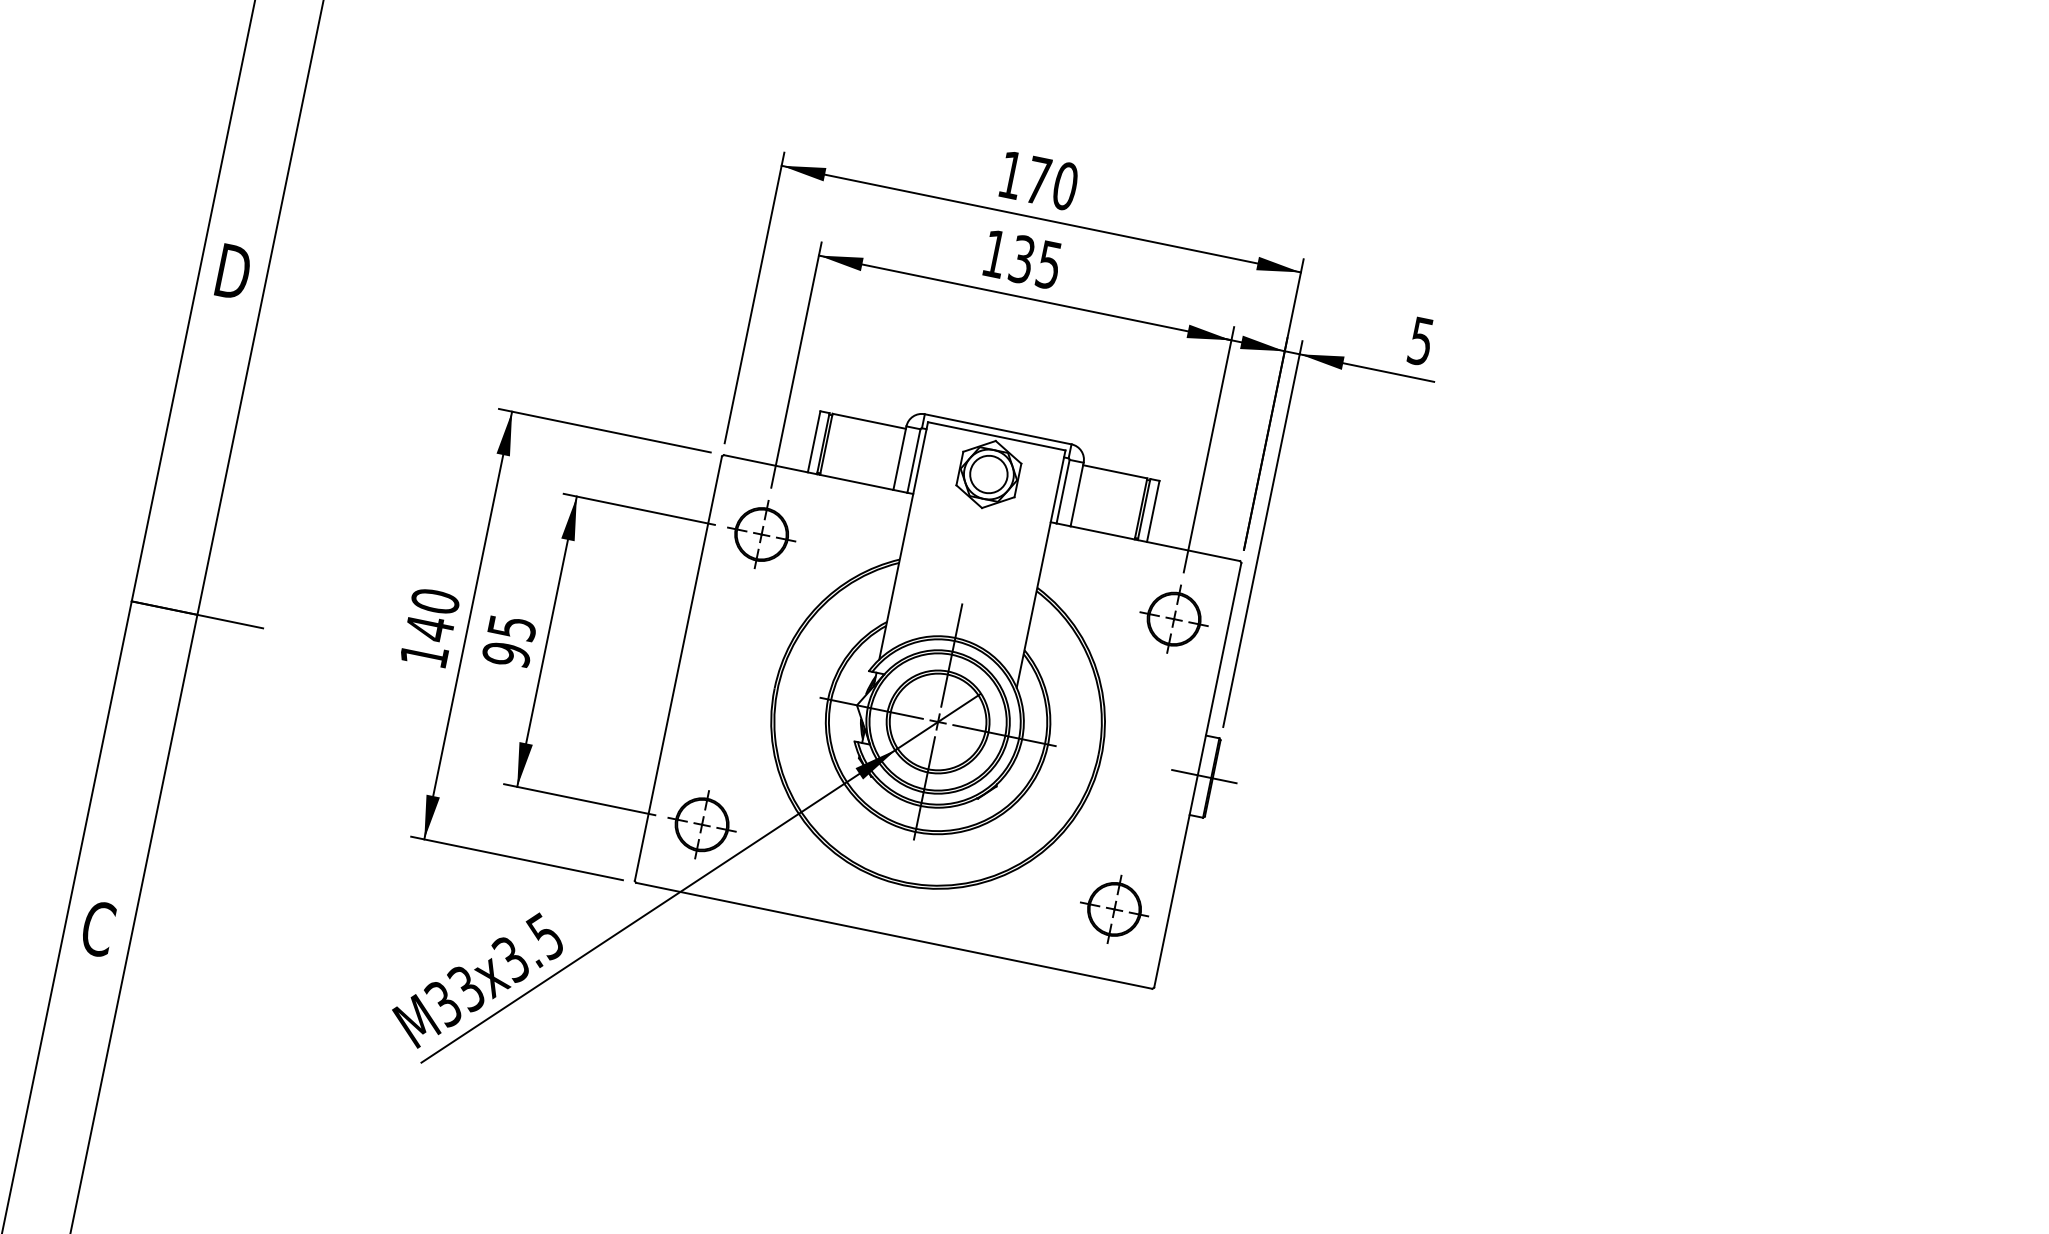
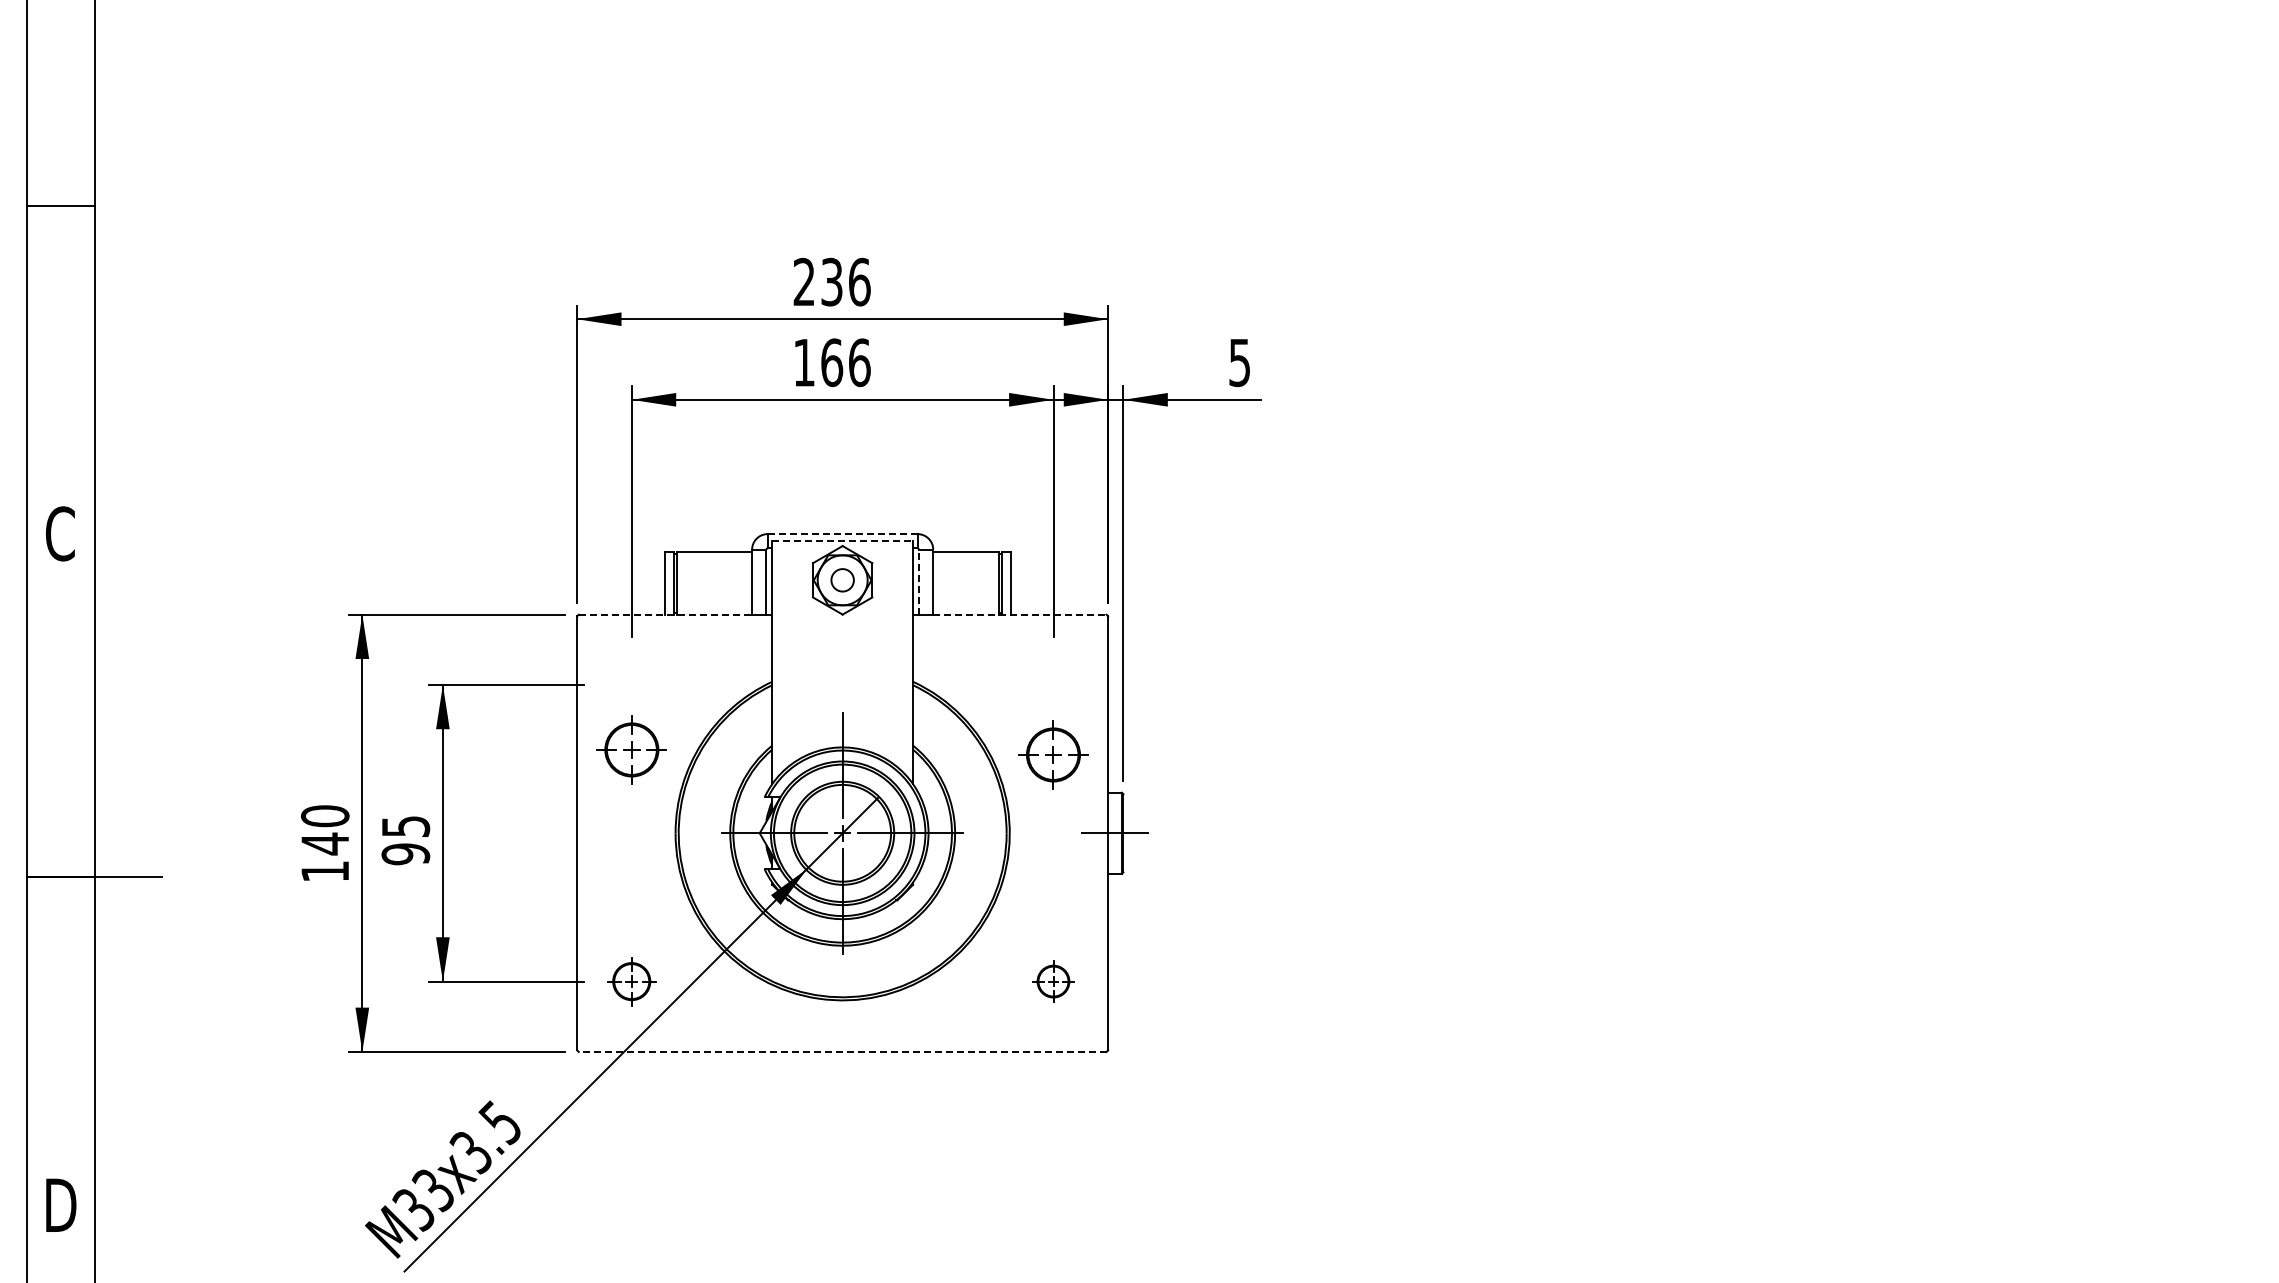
text: (1037, 179) -> (831, 281), 170 -> 236
text: (1035, 262) -> (845, 362), 135 -> 166
text: (233, 271) -> (60, 533), D -> C
line: (997, 429) -> (842, 534), solid -> dashed
line: (997, 436) -> (843, 541), solid -> dashed
line: (808, 472) -> (665, 614), solid -> dashed
circle: (988, 474) -> (842, 580), size x0.6
line: (1062, 490) -> (918, 581), solid -> dashed
part: (761, 534) -> (631, 749), moved
line: (1155, 543) -> (1019, 614), solid -> dashed
part: (1174, 618) -> (1053, 754), moved
part: (701, 824) -> (631, 981), size x0.7
part: (1114, 909) -> (1053, 981), size x0.6
text: (99, 928) -> (61, 1204), C -> D
line: (894, 935) -> (842, 1051), solid -> dashed

